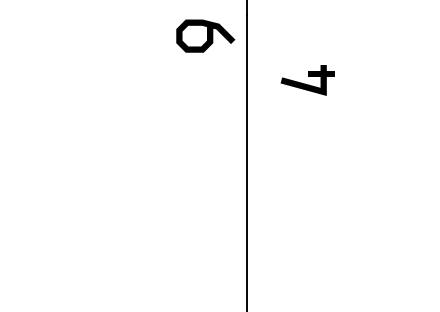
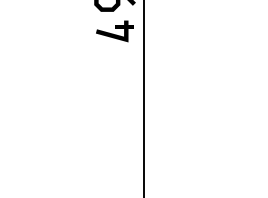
part: (307, 80) -> (114, 31), moved

